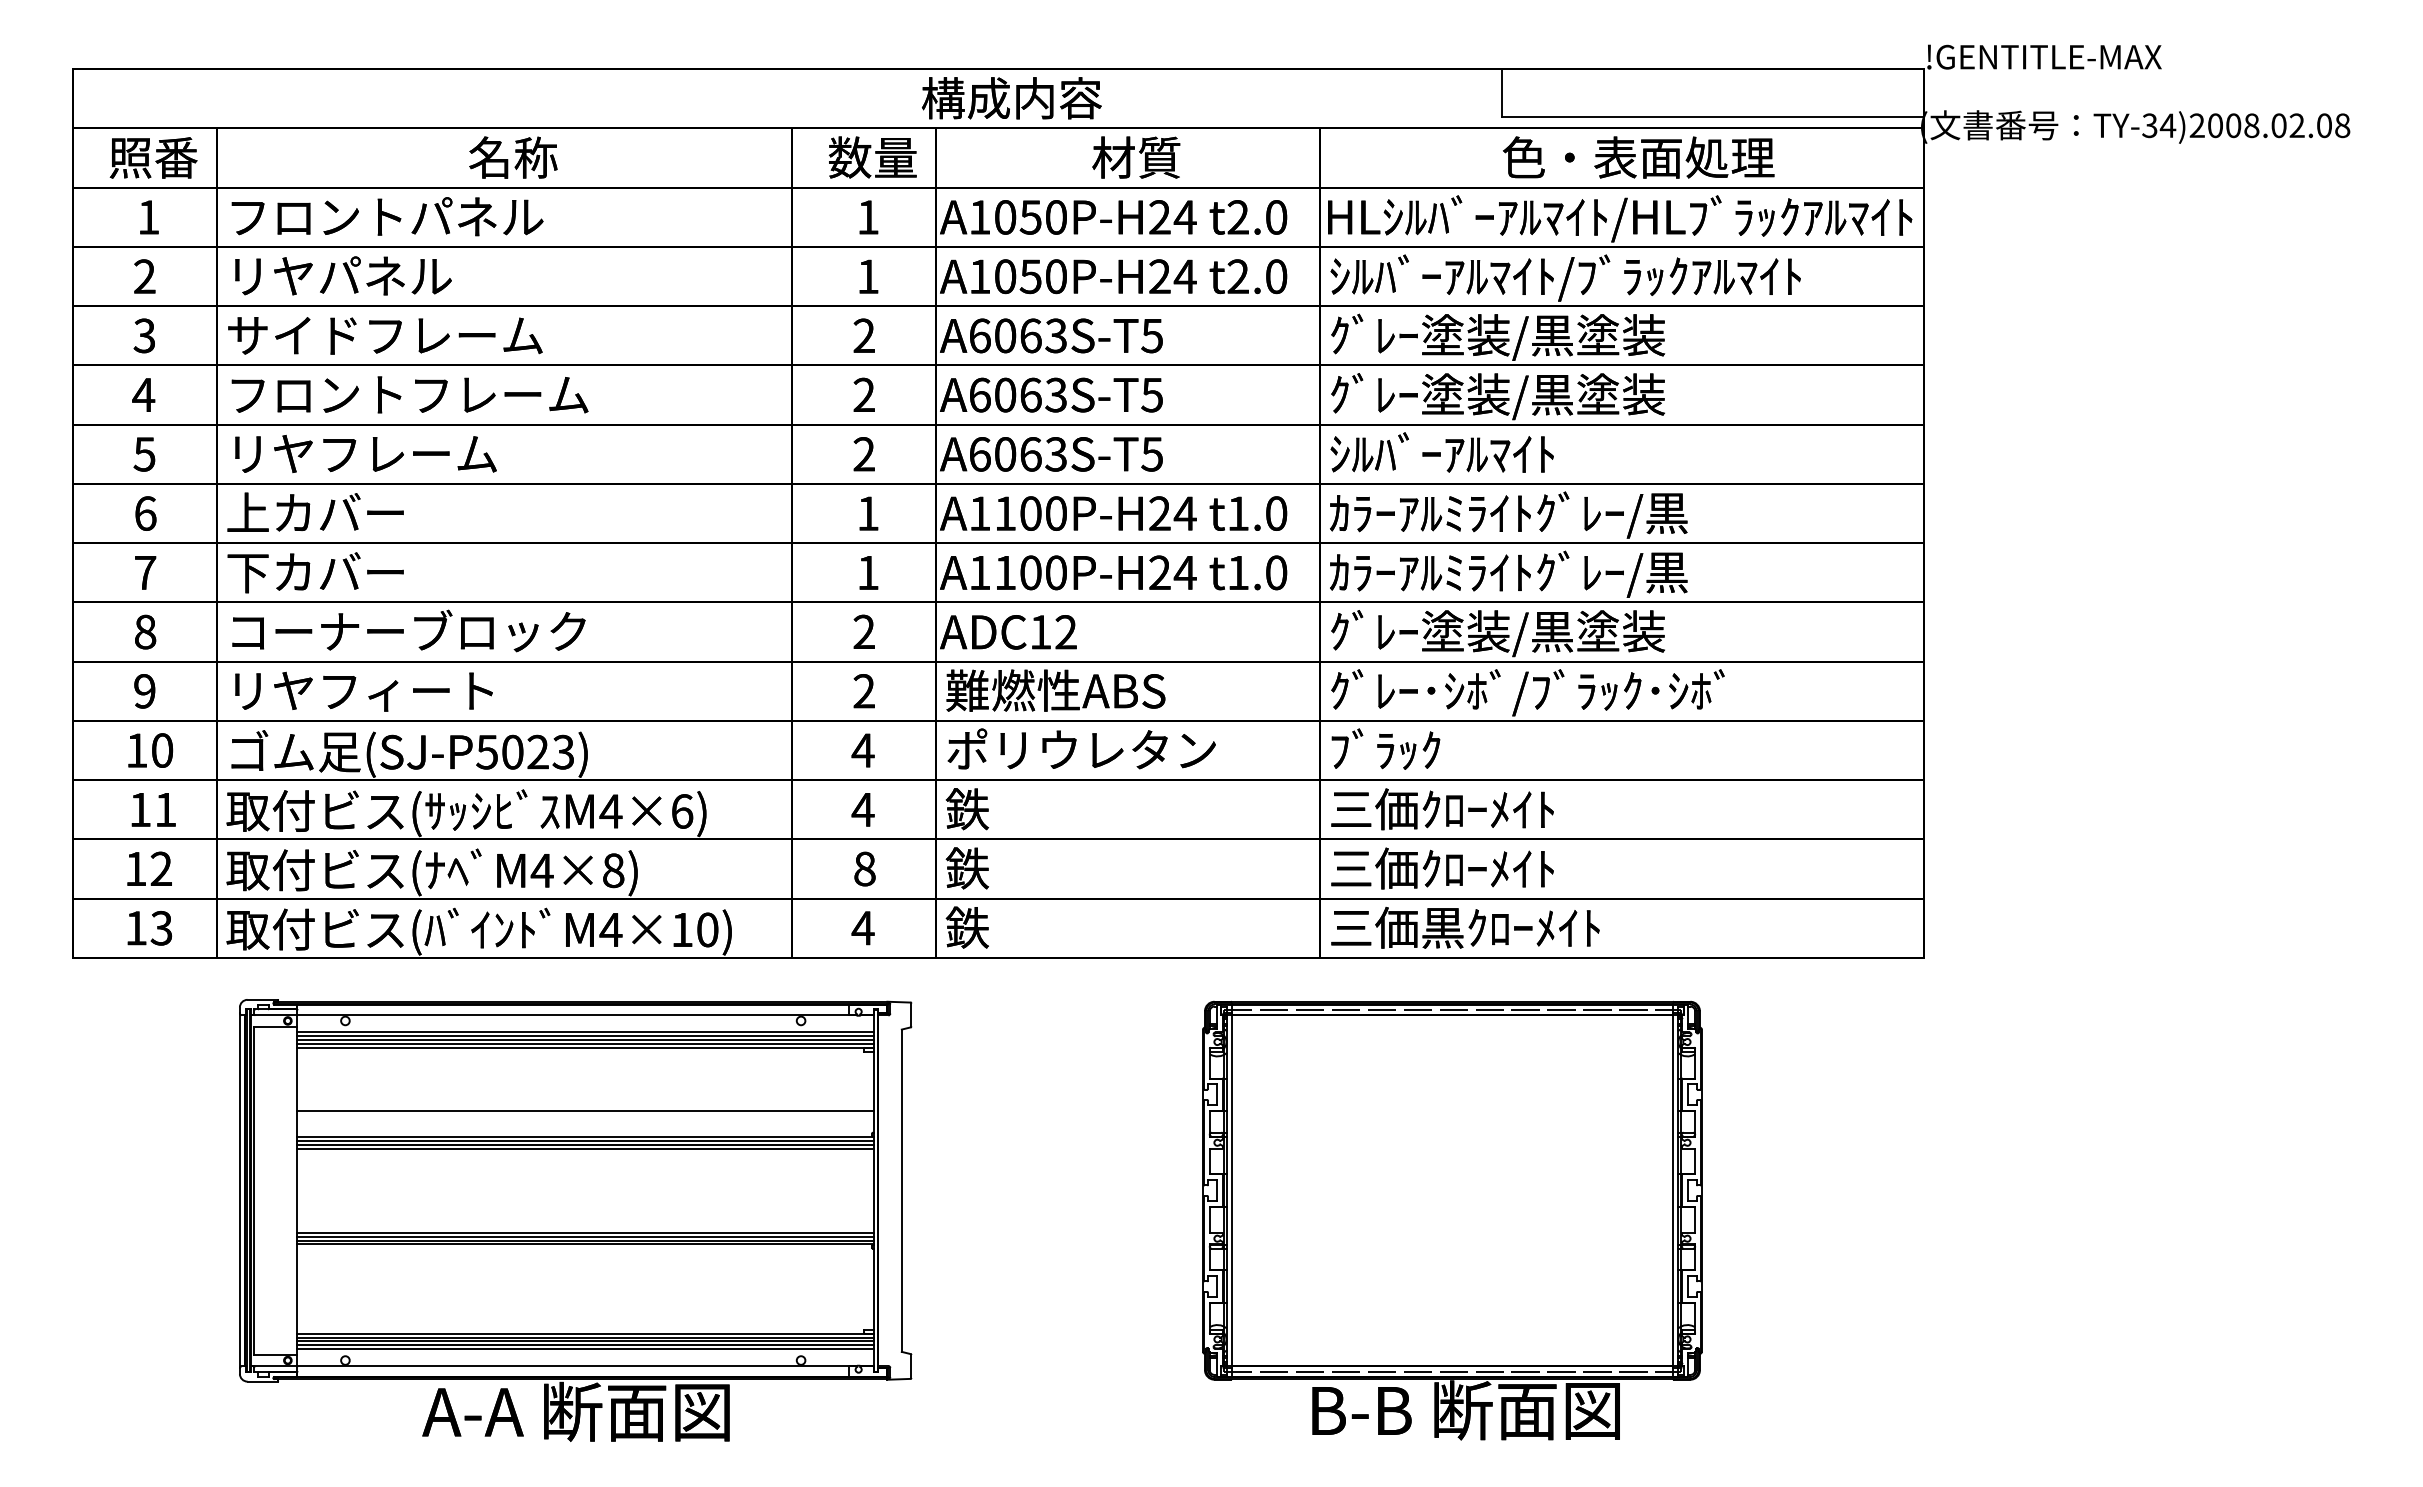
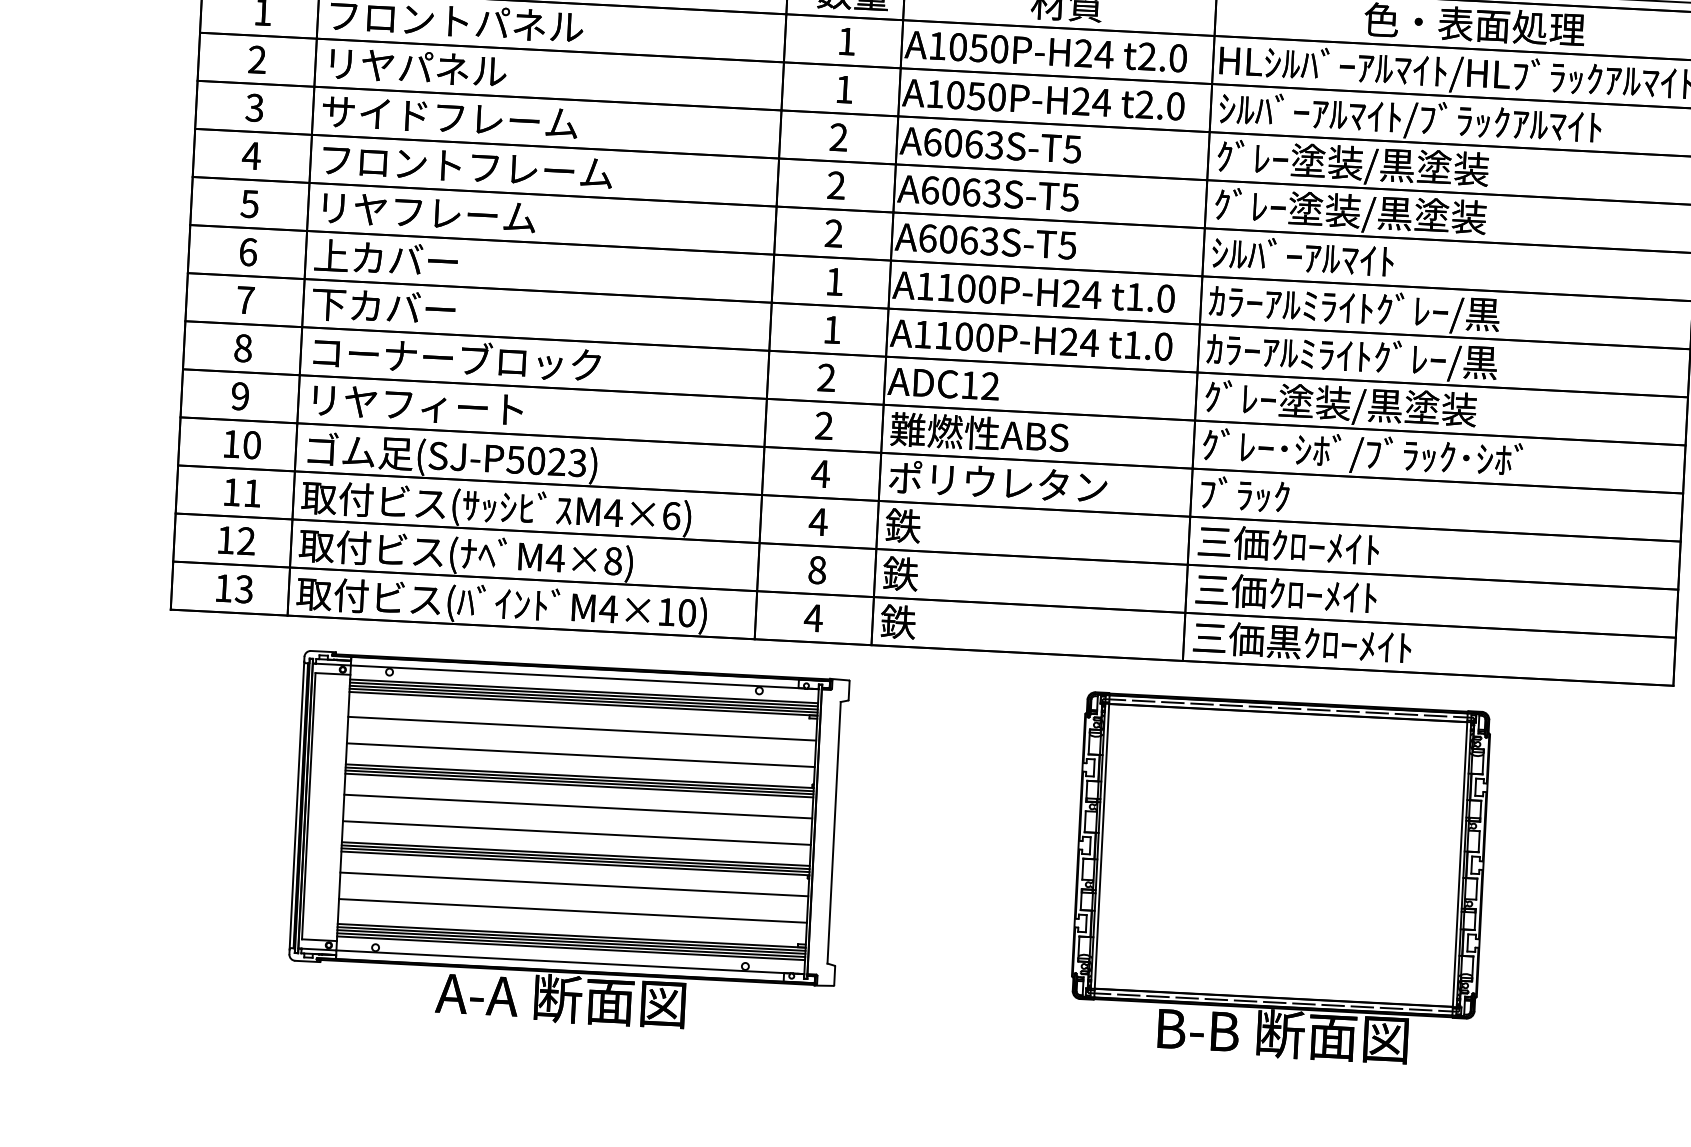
line: (585, 1078) -> (582, 728), added
line: (585, 1174) -> (578, 806), added
line: (585, 1207) -> (576, 833), added
line: (585, 1270) -> (574, 884), added
line: (585, 1302) -> (572, 910), added

